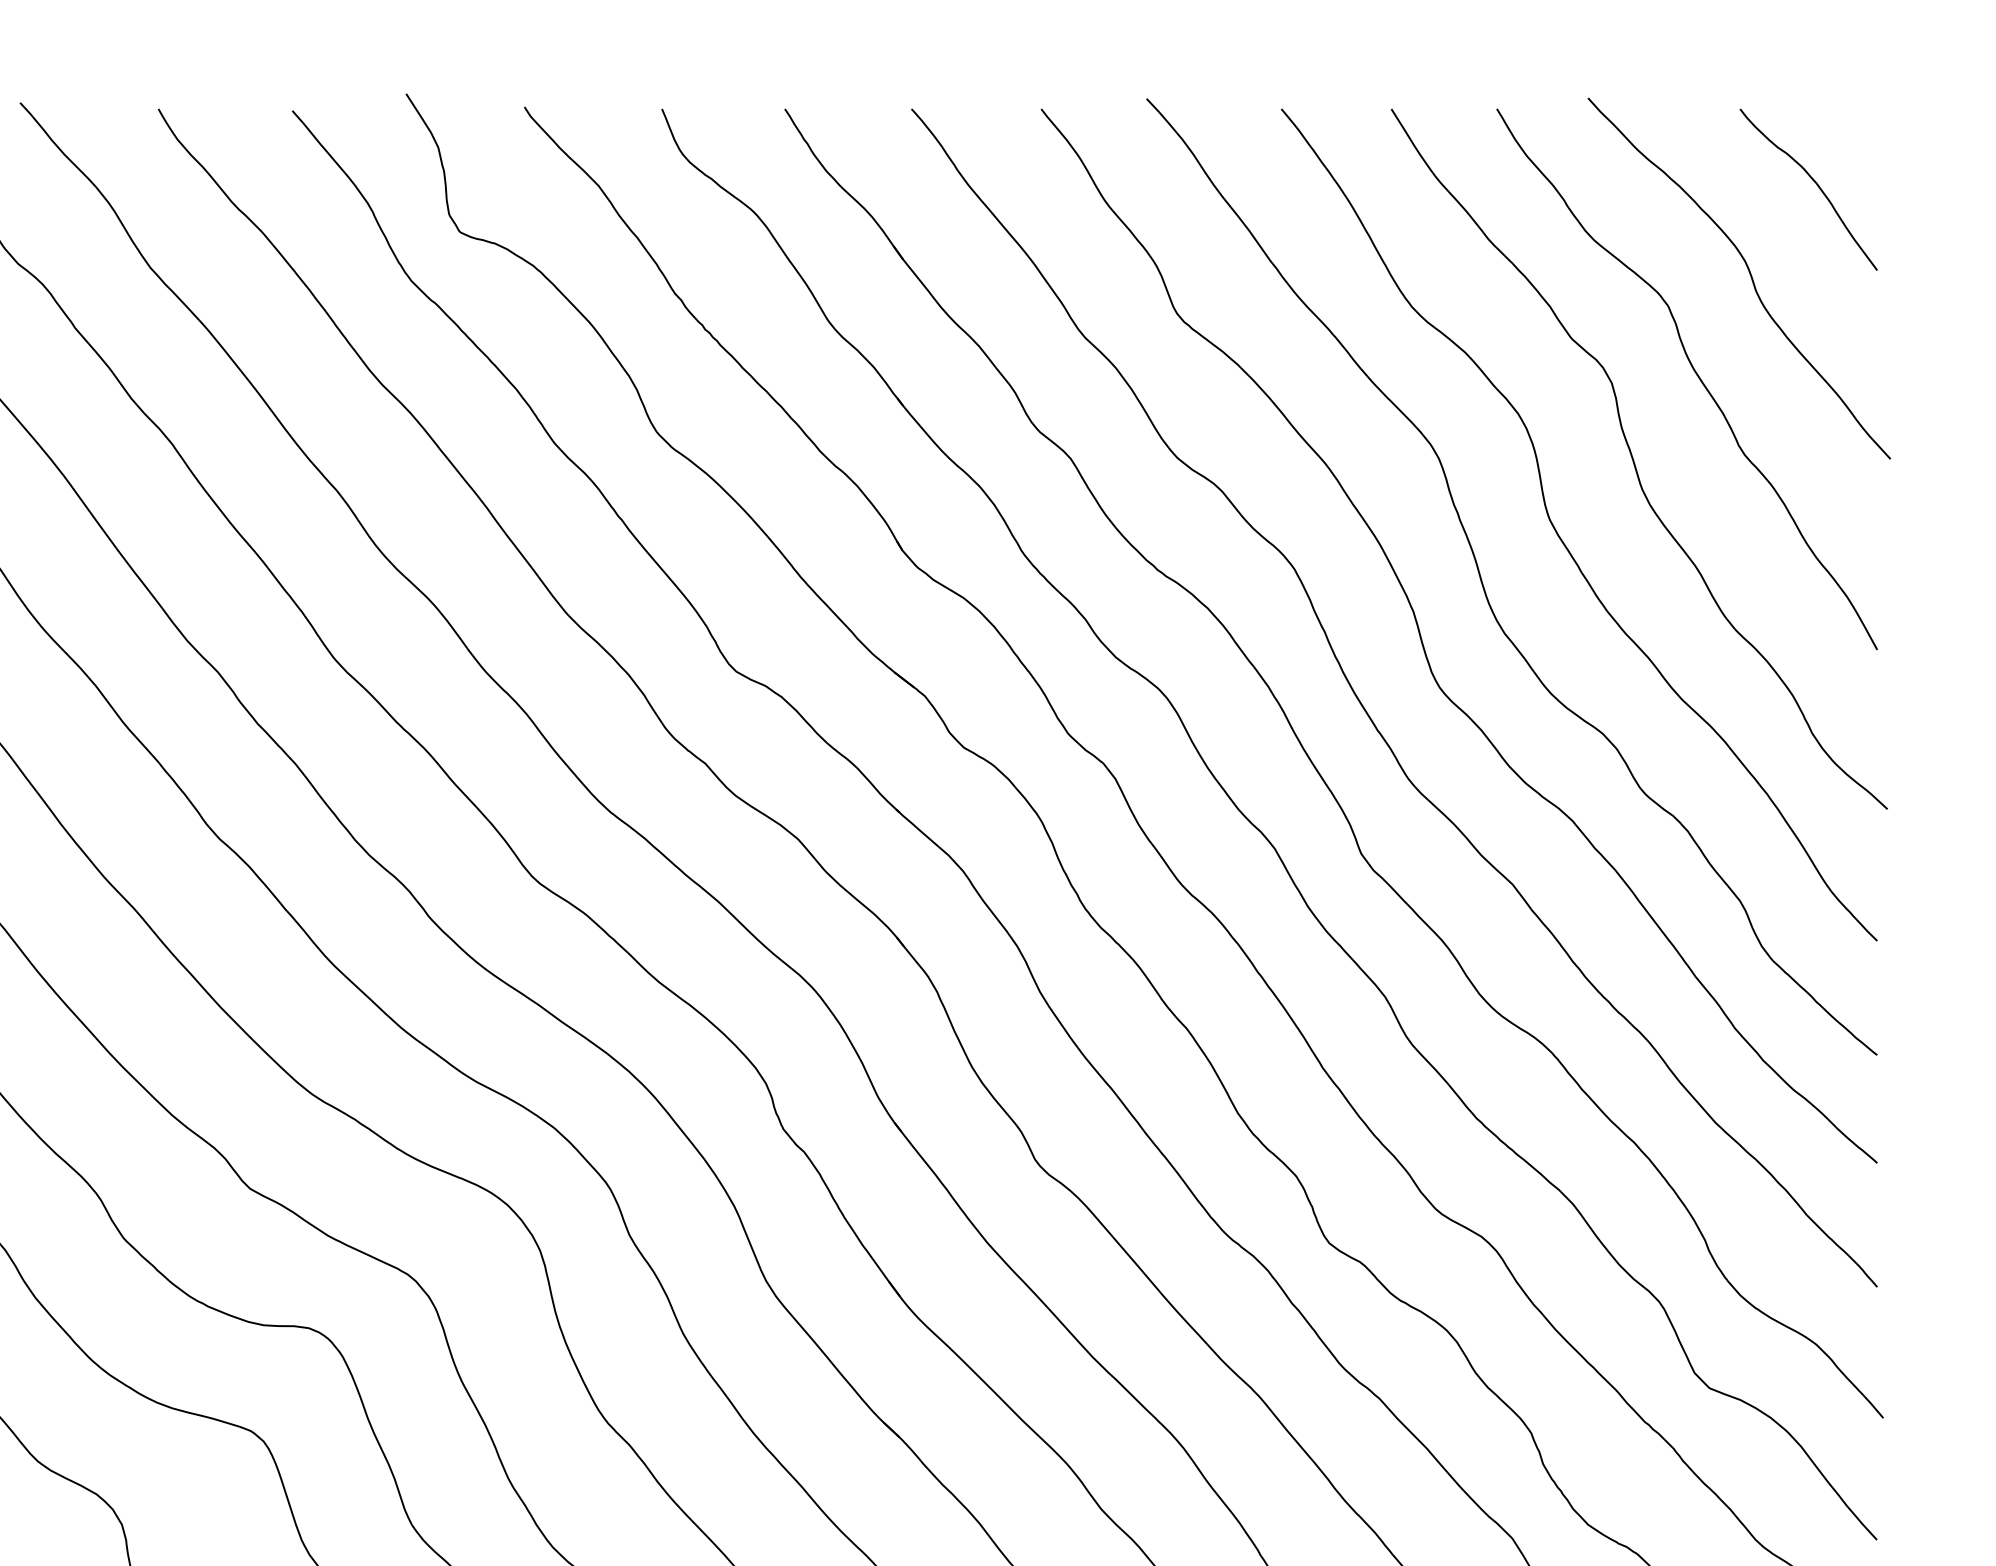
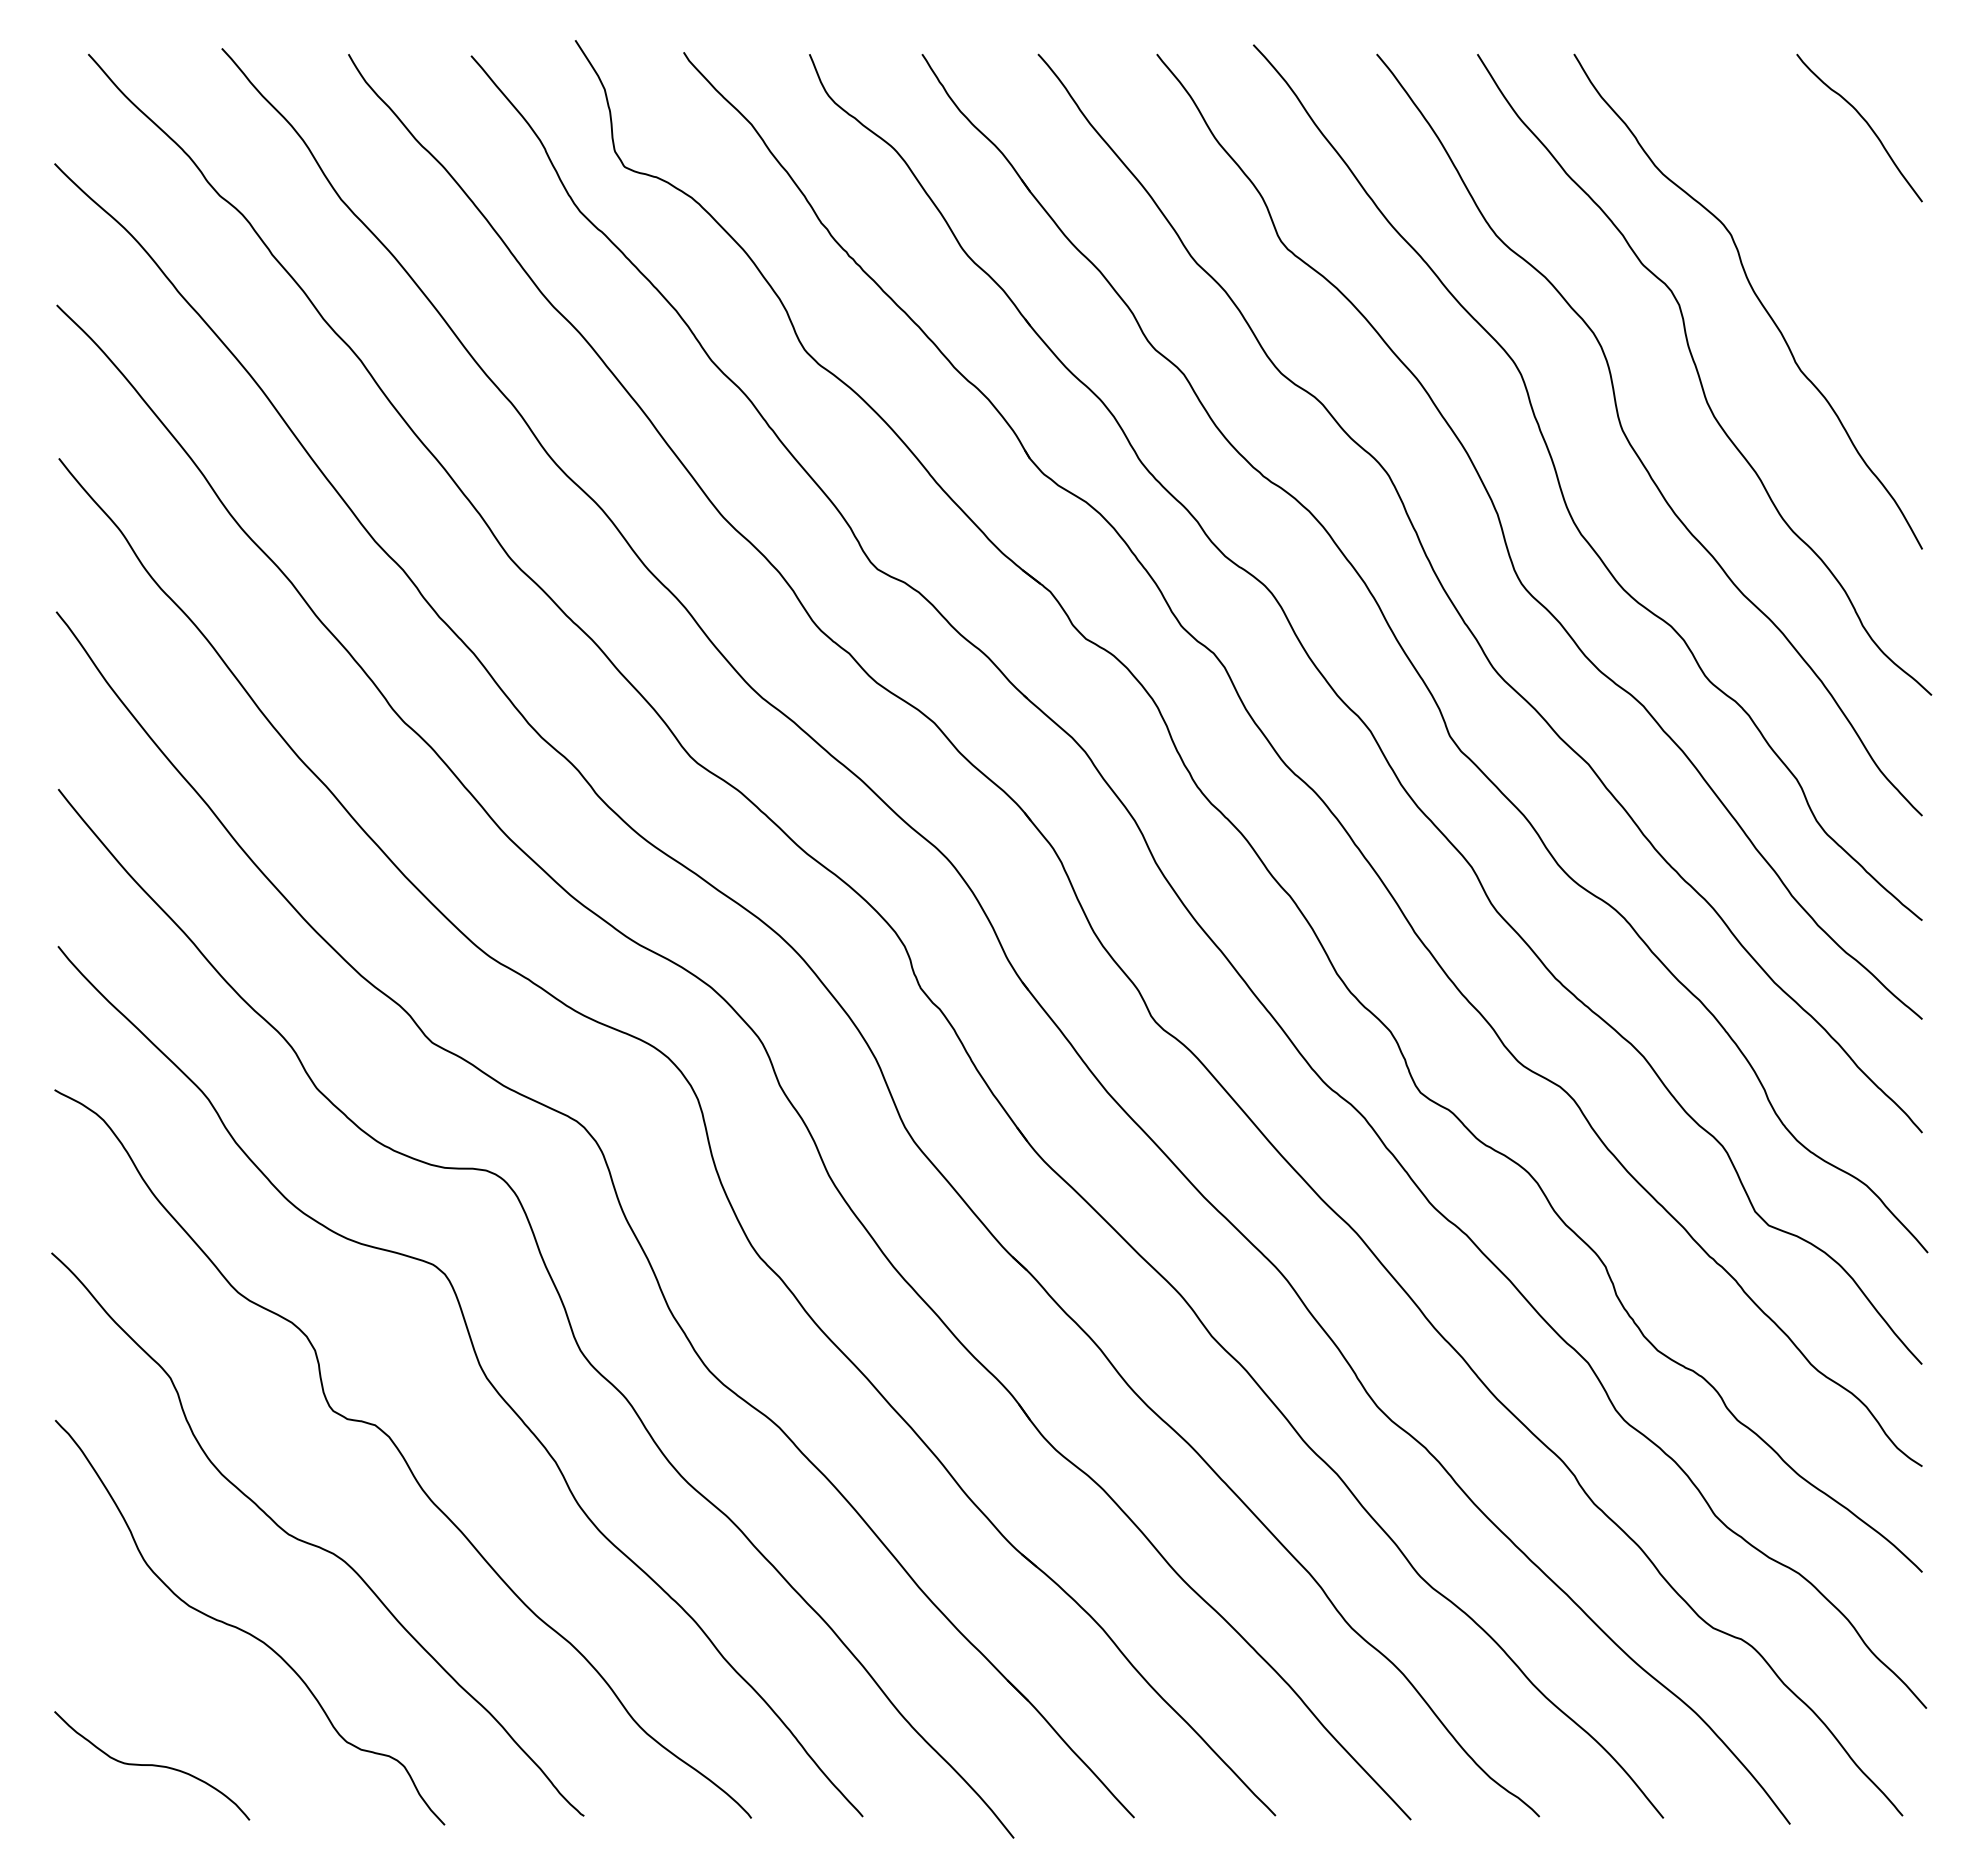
curve: (1749, 275) -> (1805, 206), removed

